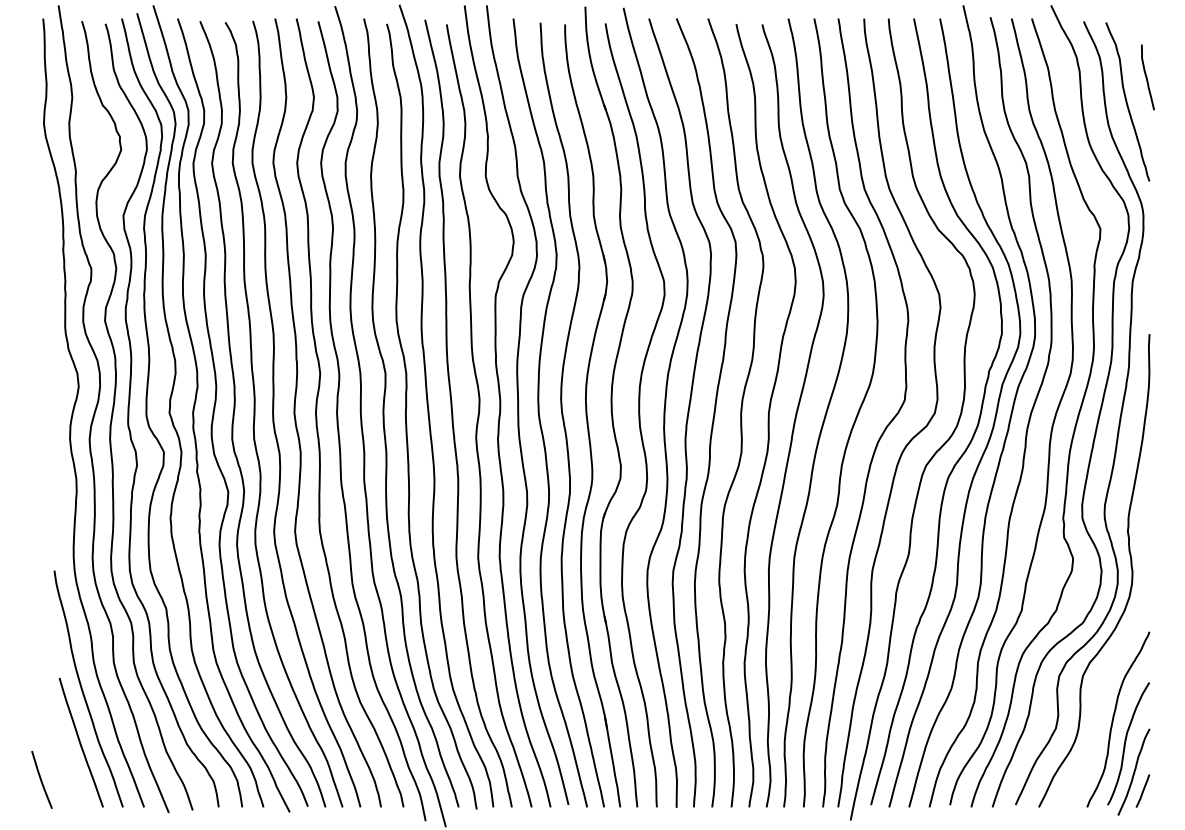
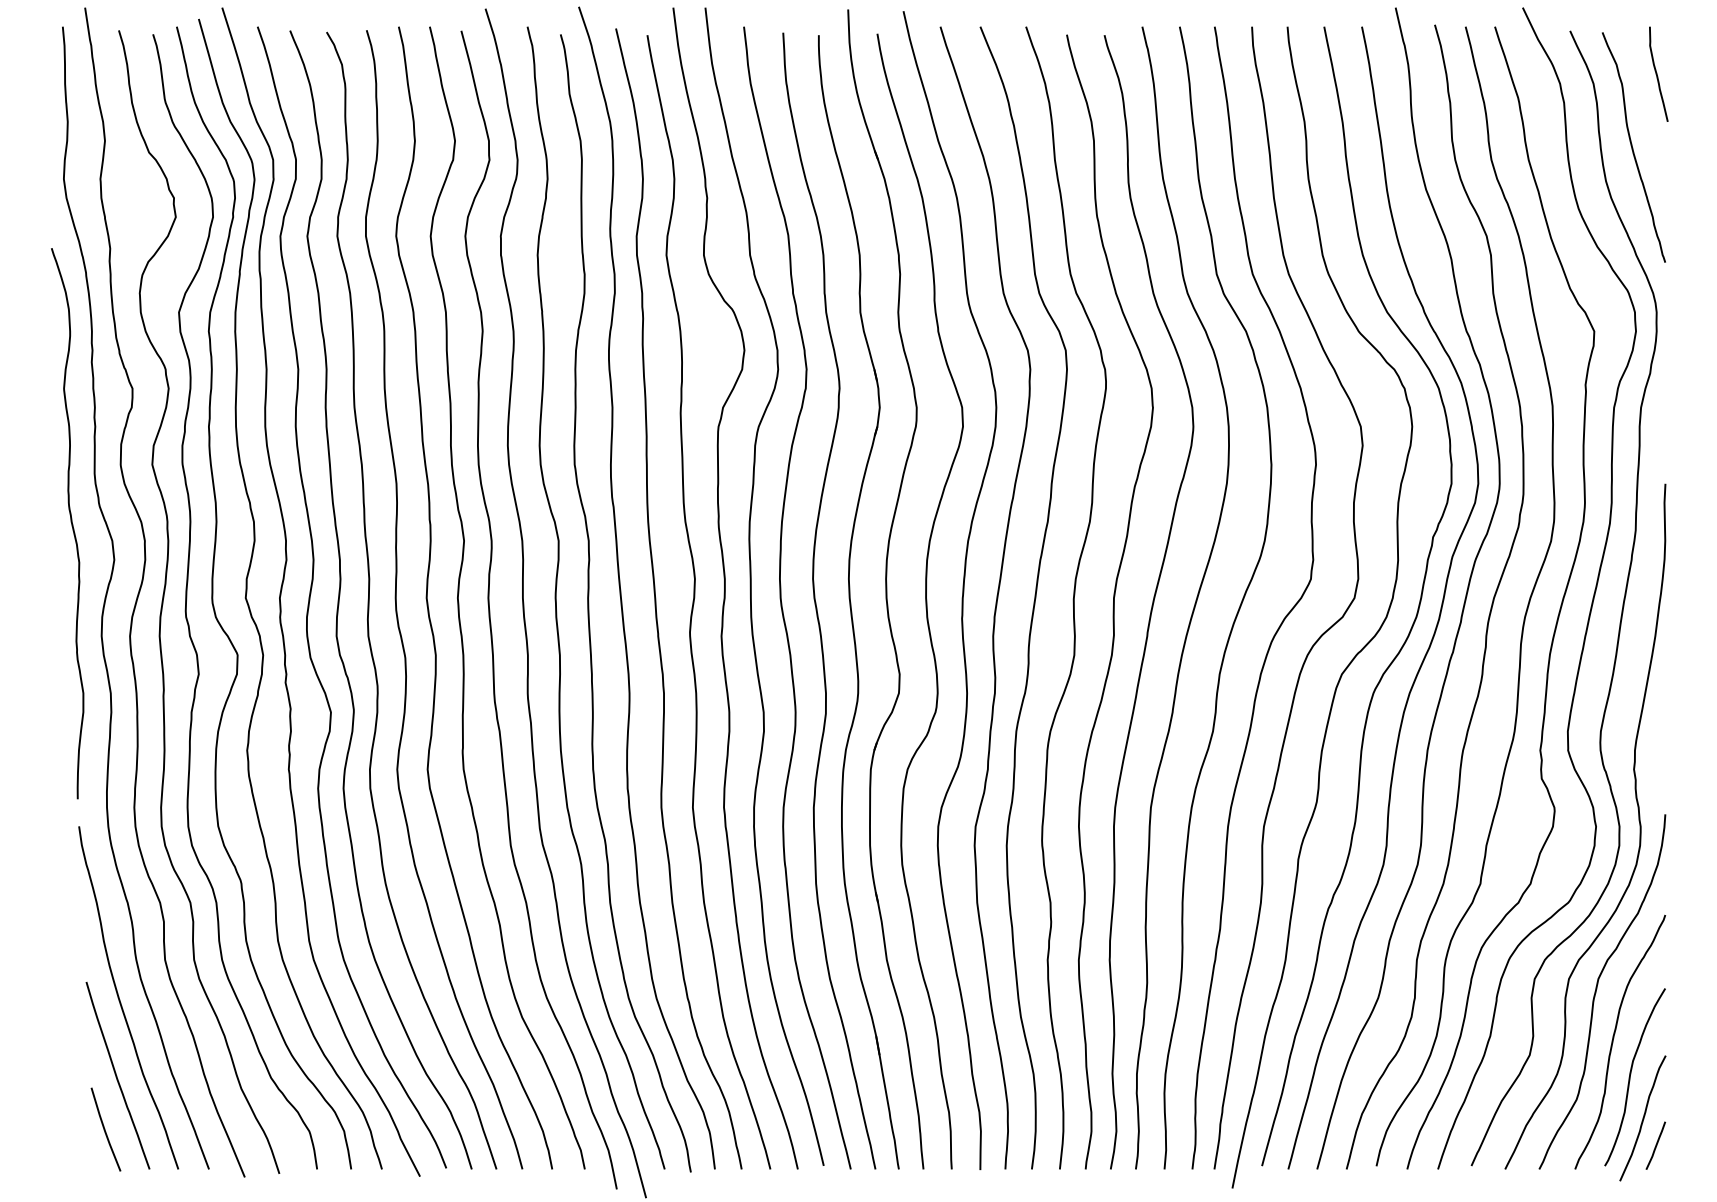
curve: (1147, 77) -> (1658, 74), moved
curve: (48, 361) -> (70, 523), added
curve: (1102, 684) -> (1597, 991), added
line: (41, 779) -> (105, 1129), moved

